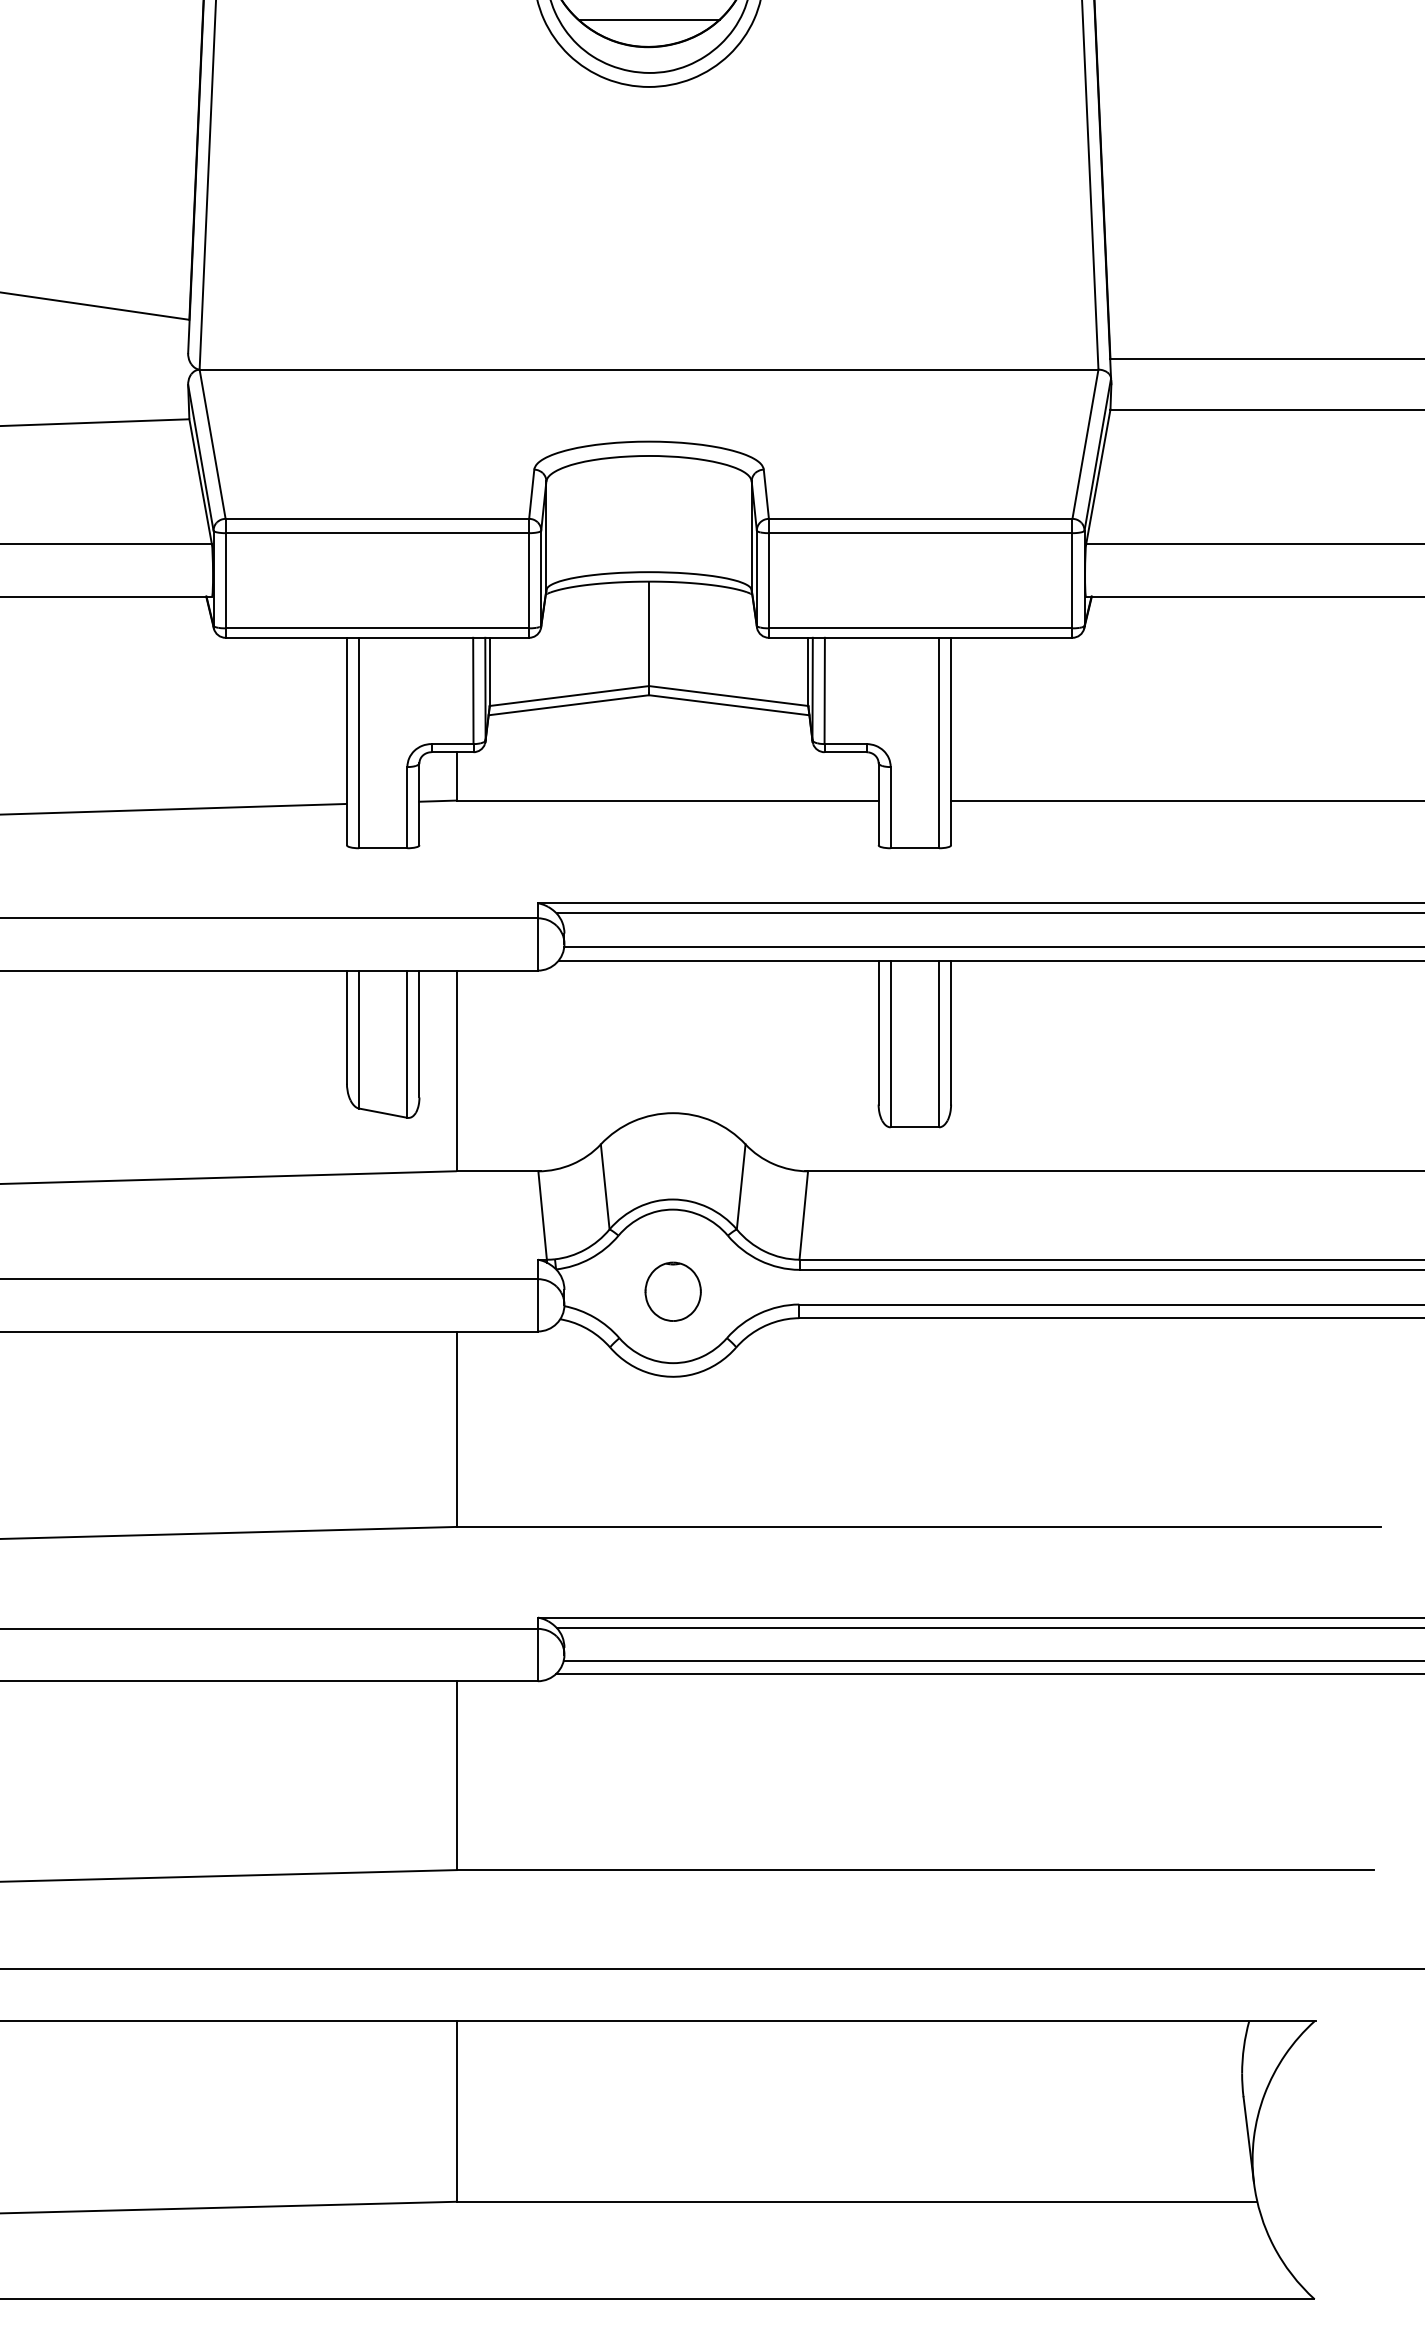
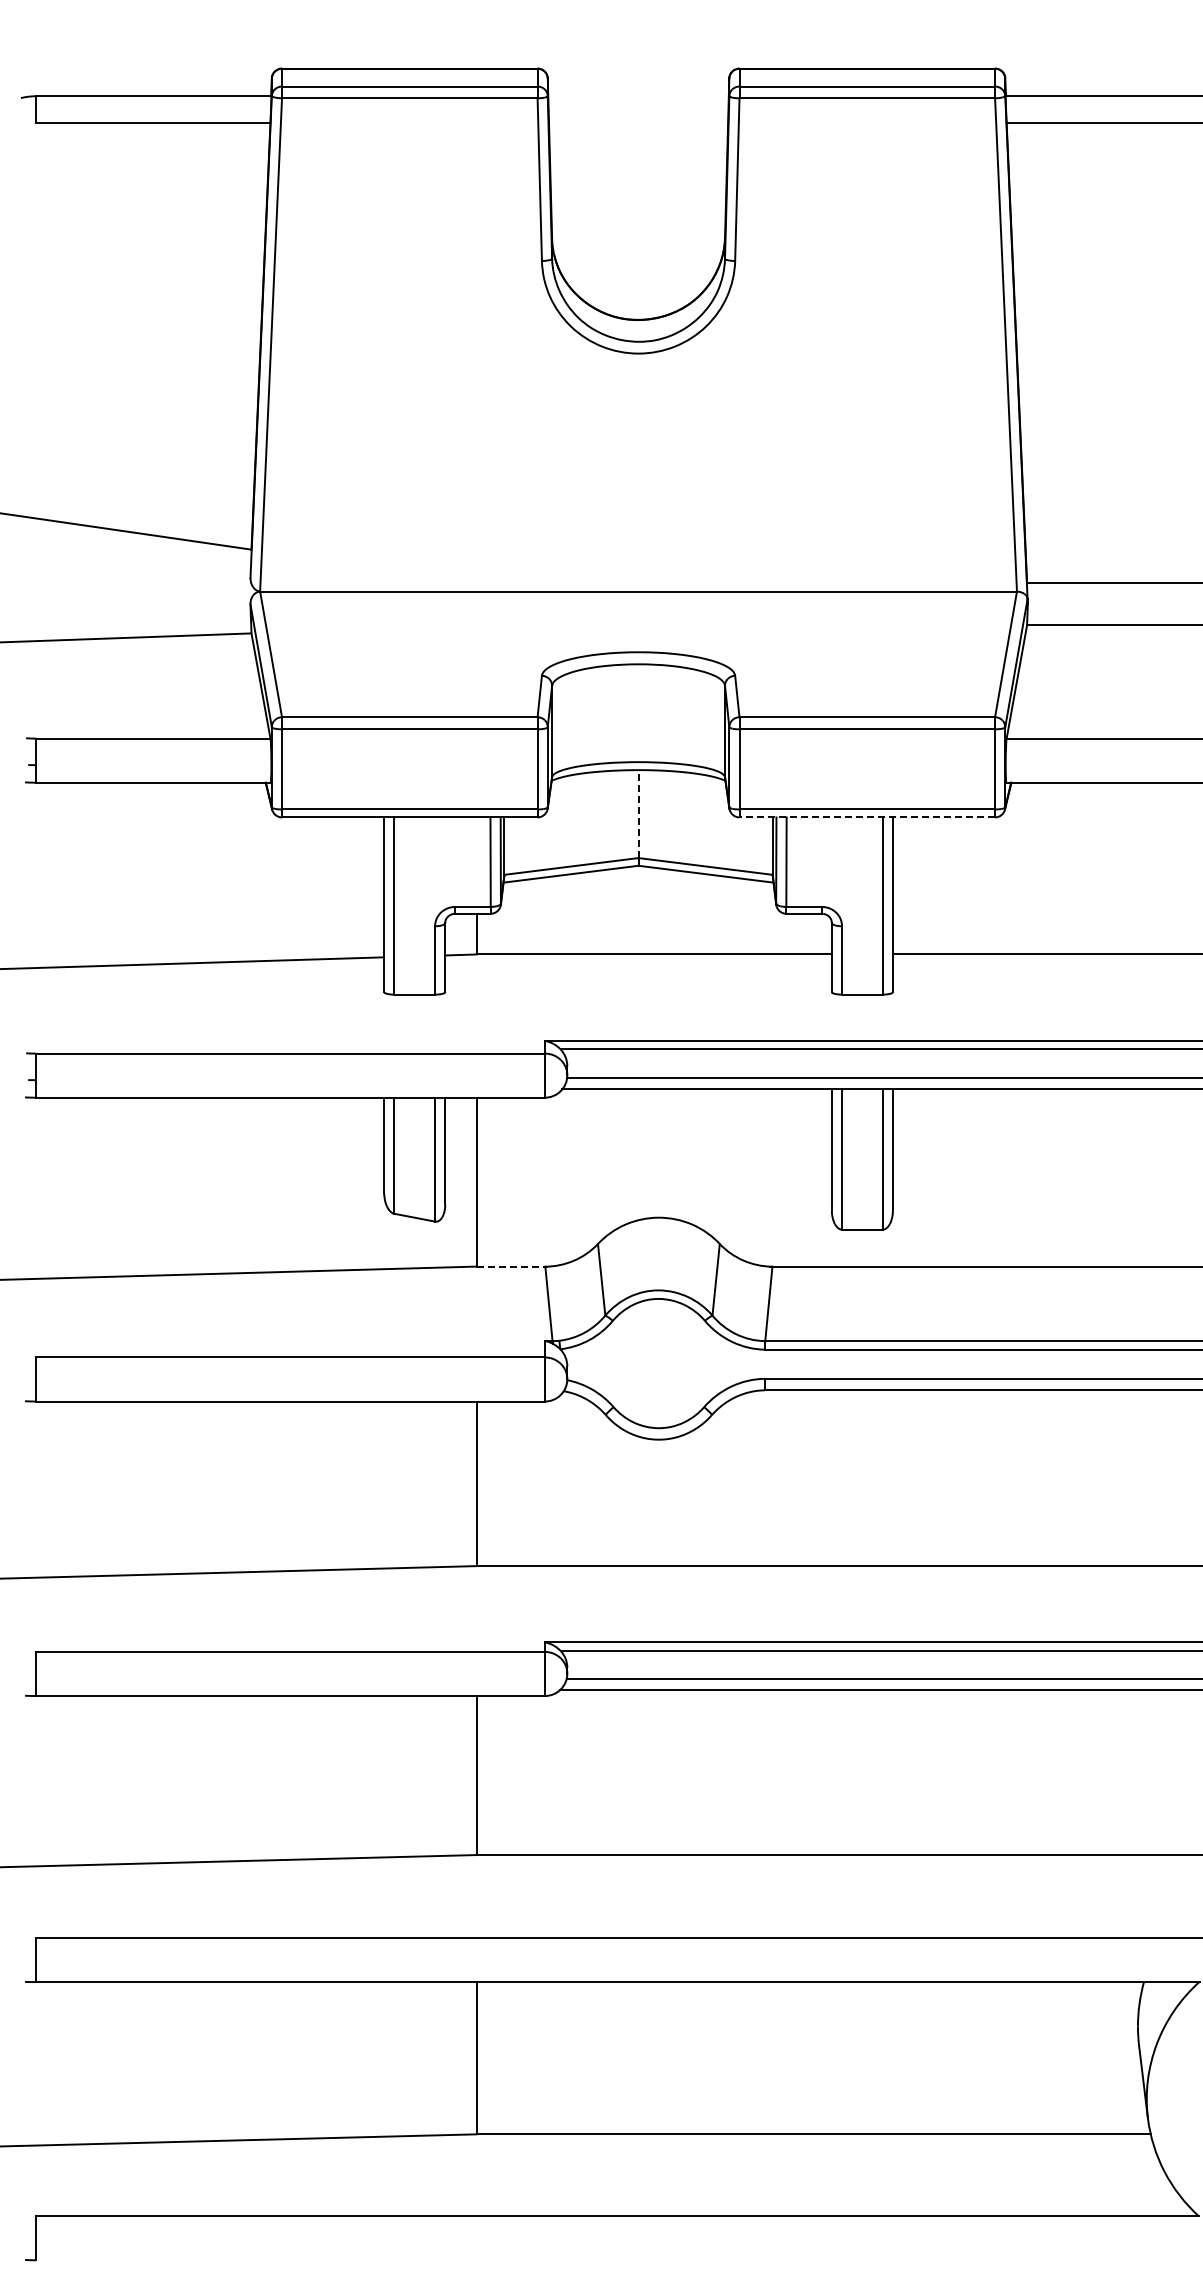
line: (648, 20) -> (638, 297), removed
line: (648, 634) -> (638, 814), solid -> dashed
line: (920, 637) -> (867, 817), solid -> dashed
line: (499, 1171) -> (512, 1266), solid -> dashed
part: (672, 1291) -> (658, 1367), removed

